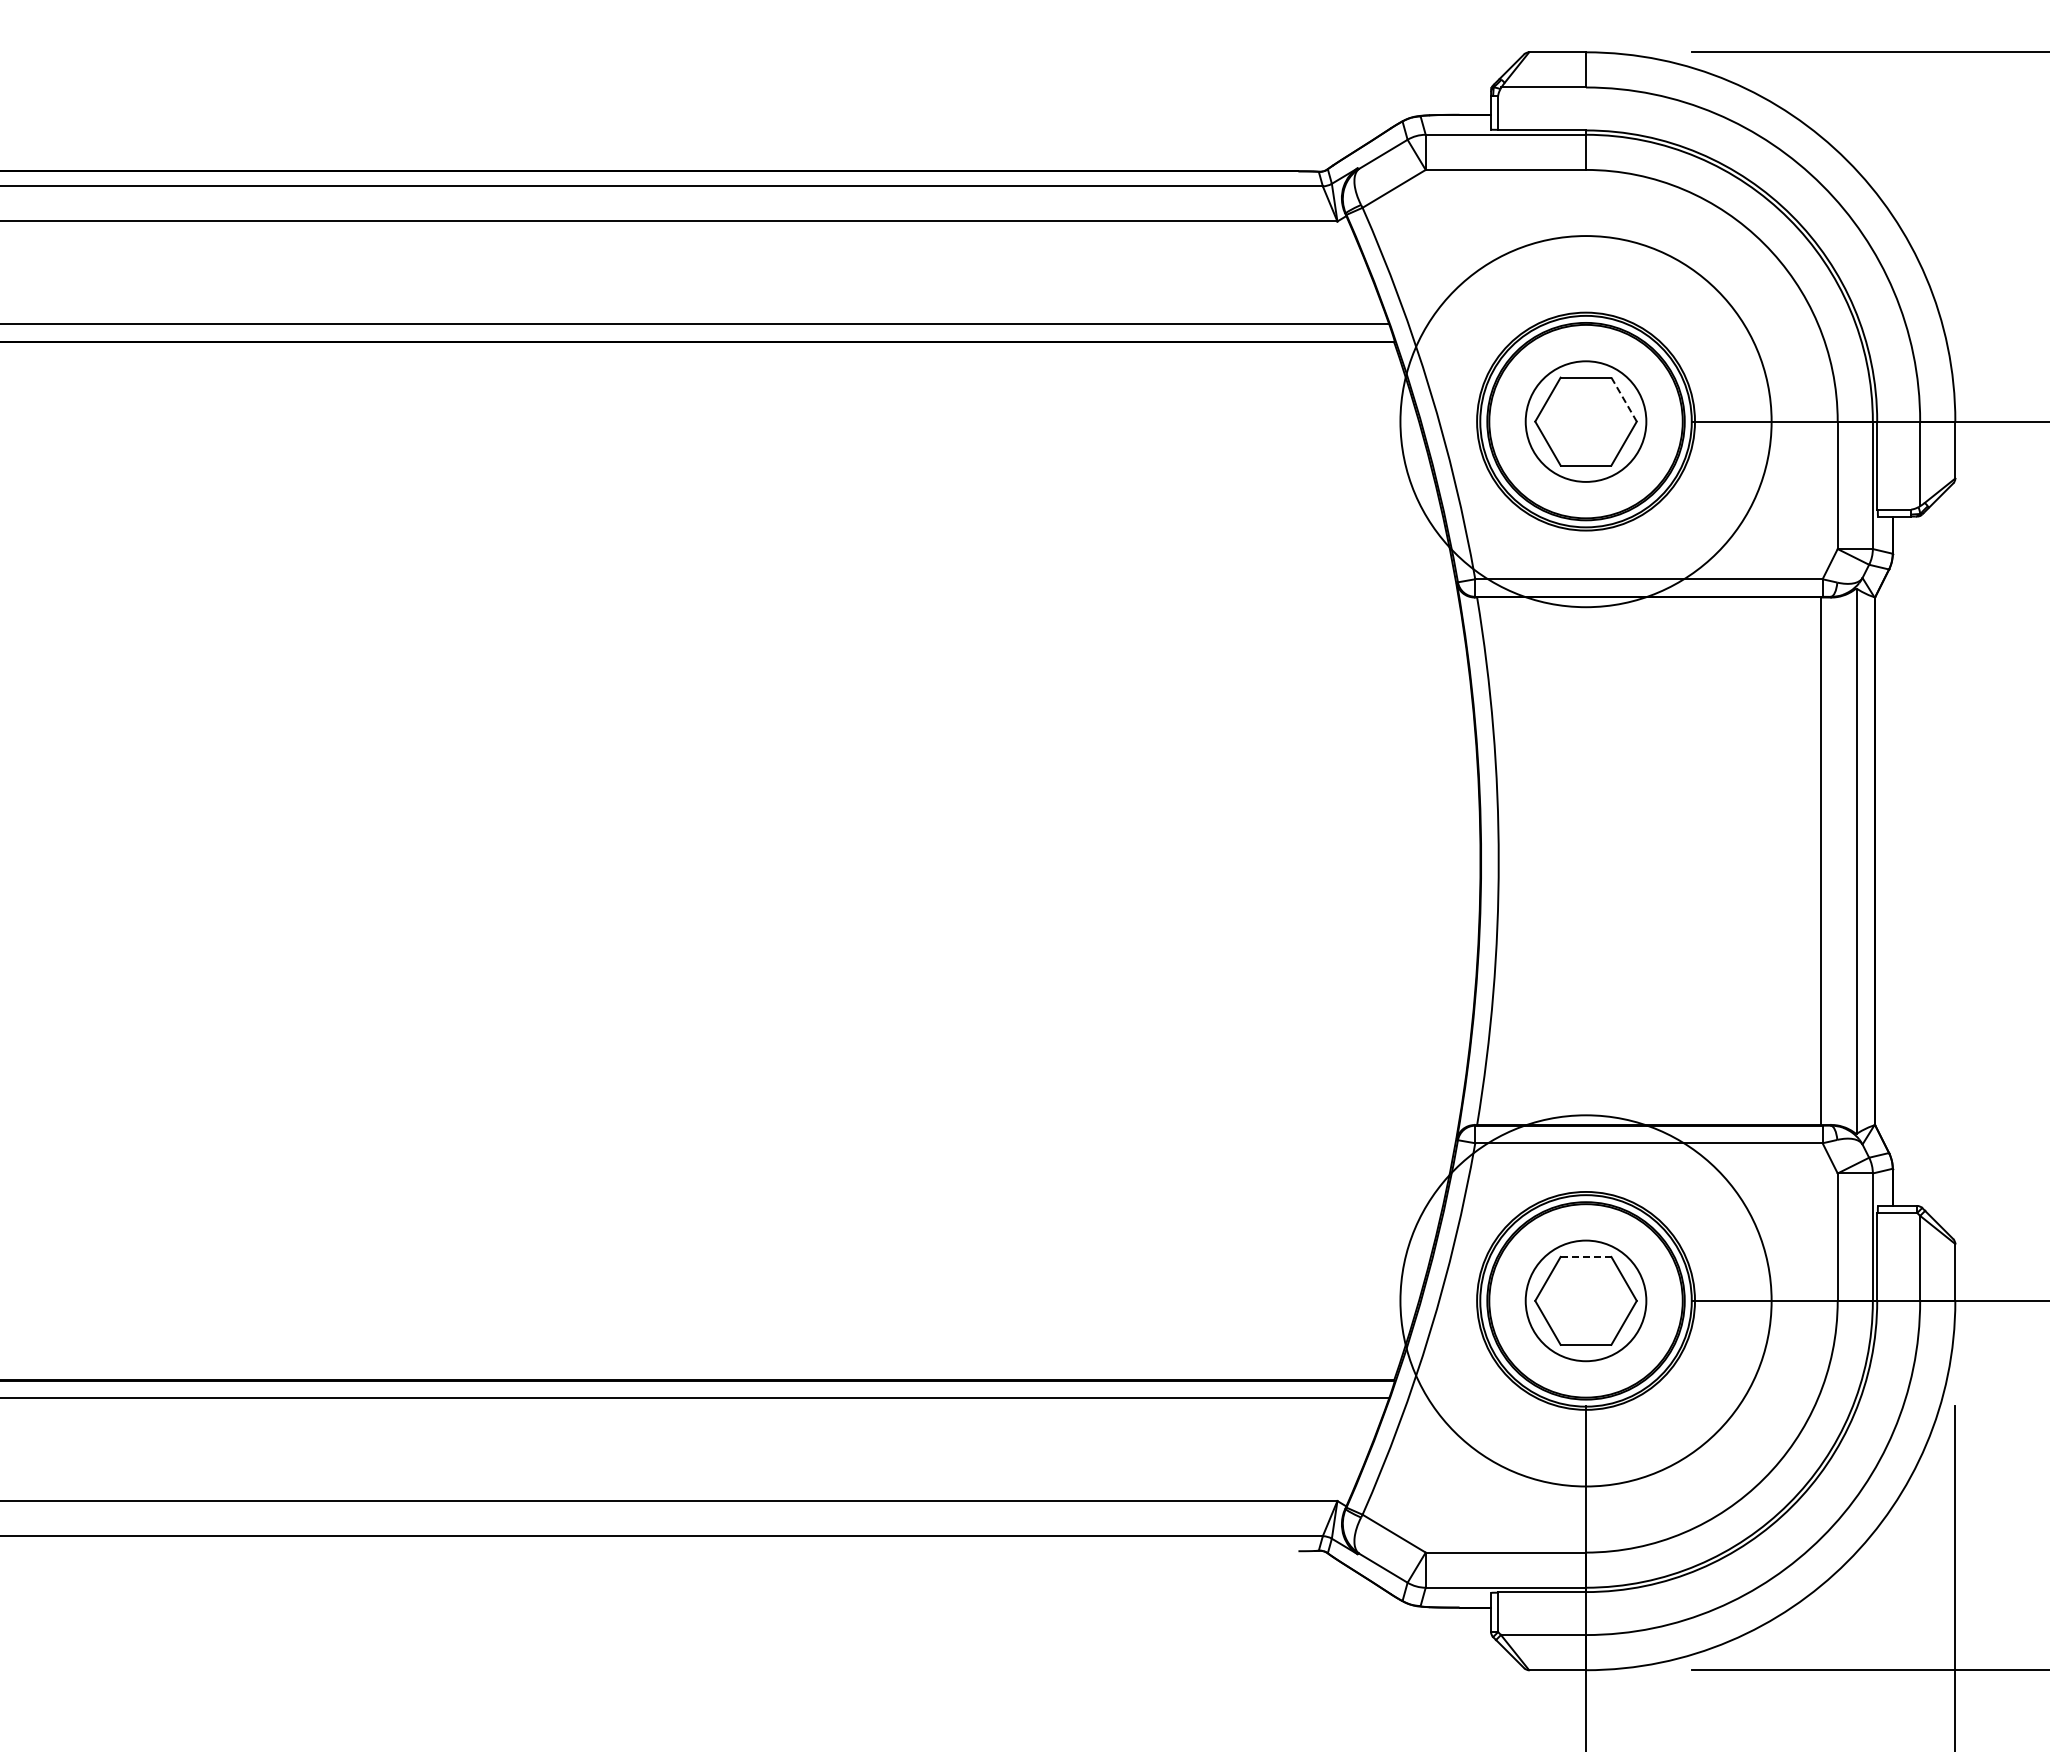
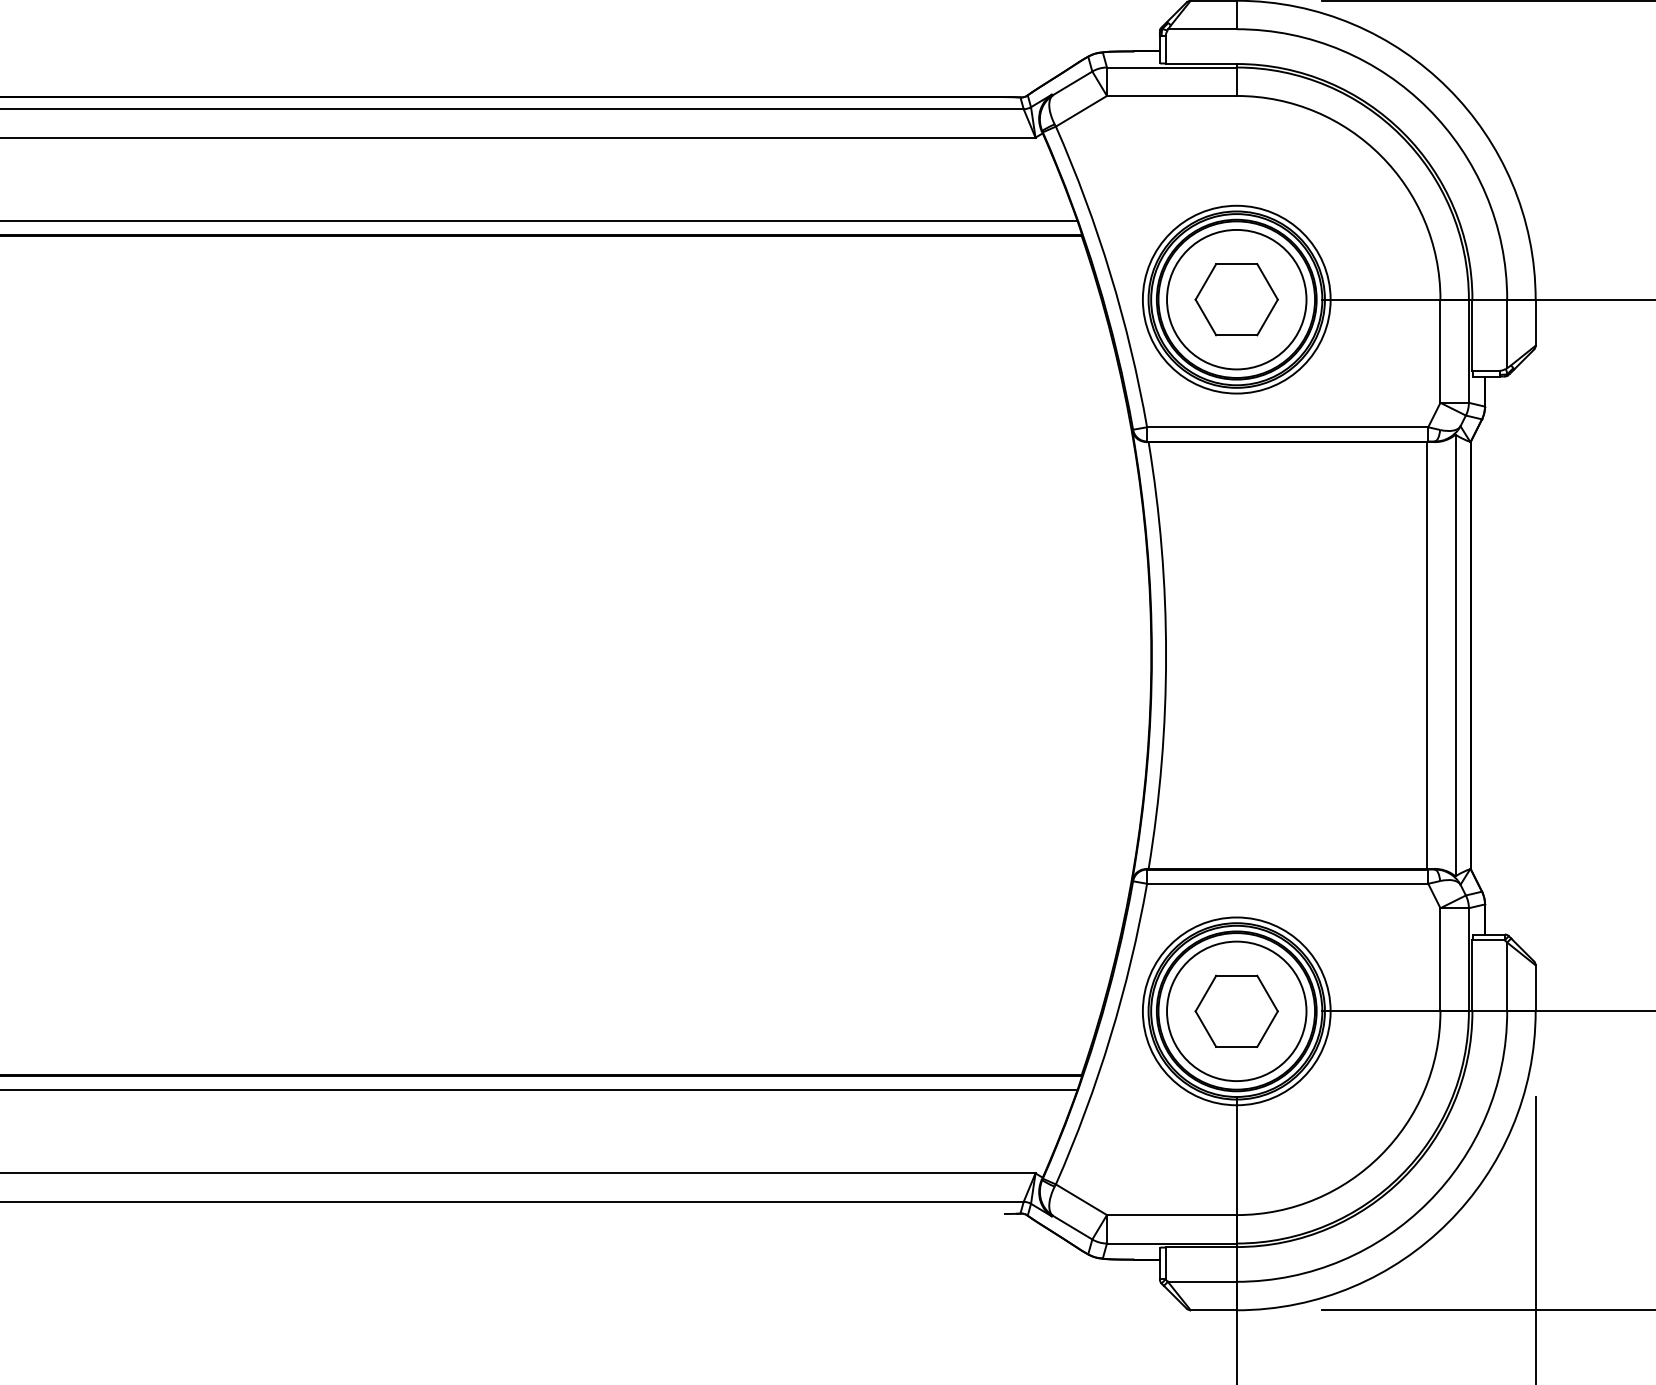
line: (1624, 400) -> (1267, 282), dashed -> solid
circle: (1585, 421) -> (1236, 299), size x1.43
circle: (1586, 421) -> (1237, 299), size x0.62
line: (1586, 1256) -> (1237, 975), dashed -> solid
circle: (1585, 1300) -> (1236, 1011), size x1.43
circle: (1586, 1300) -> (1237, 1011), size x0.62

